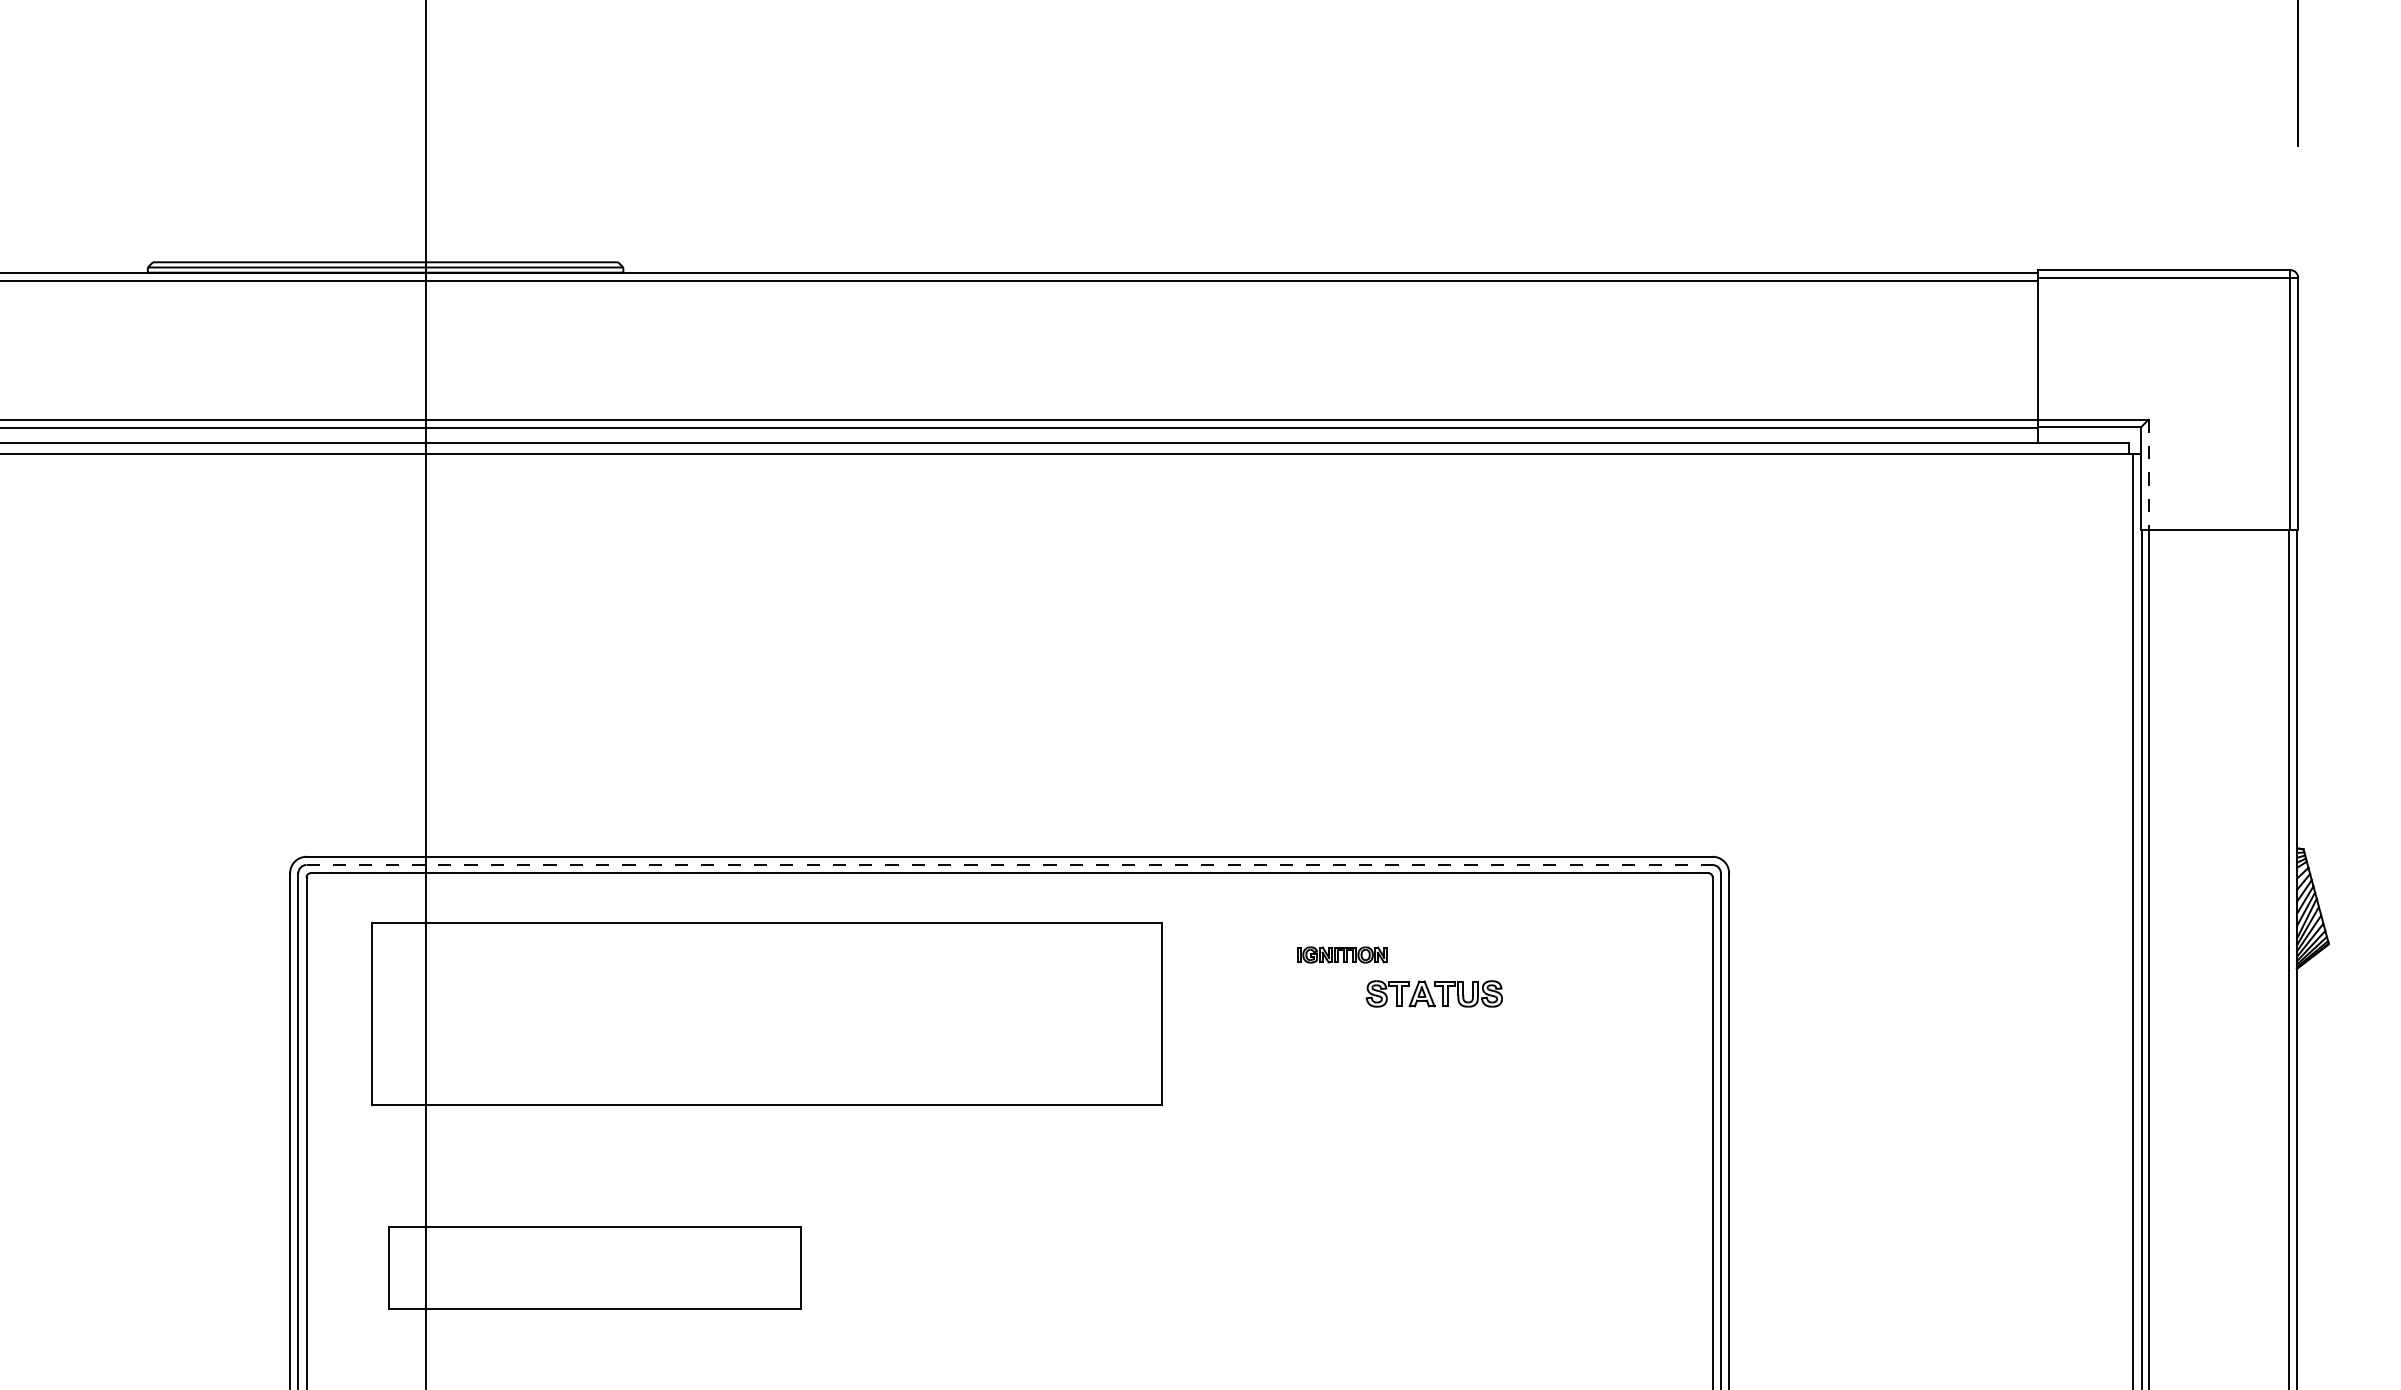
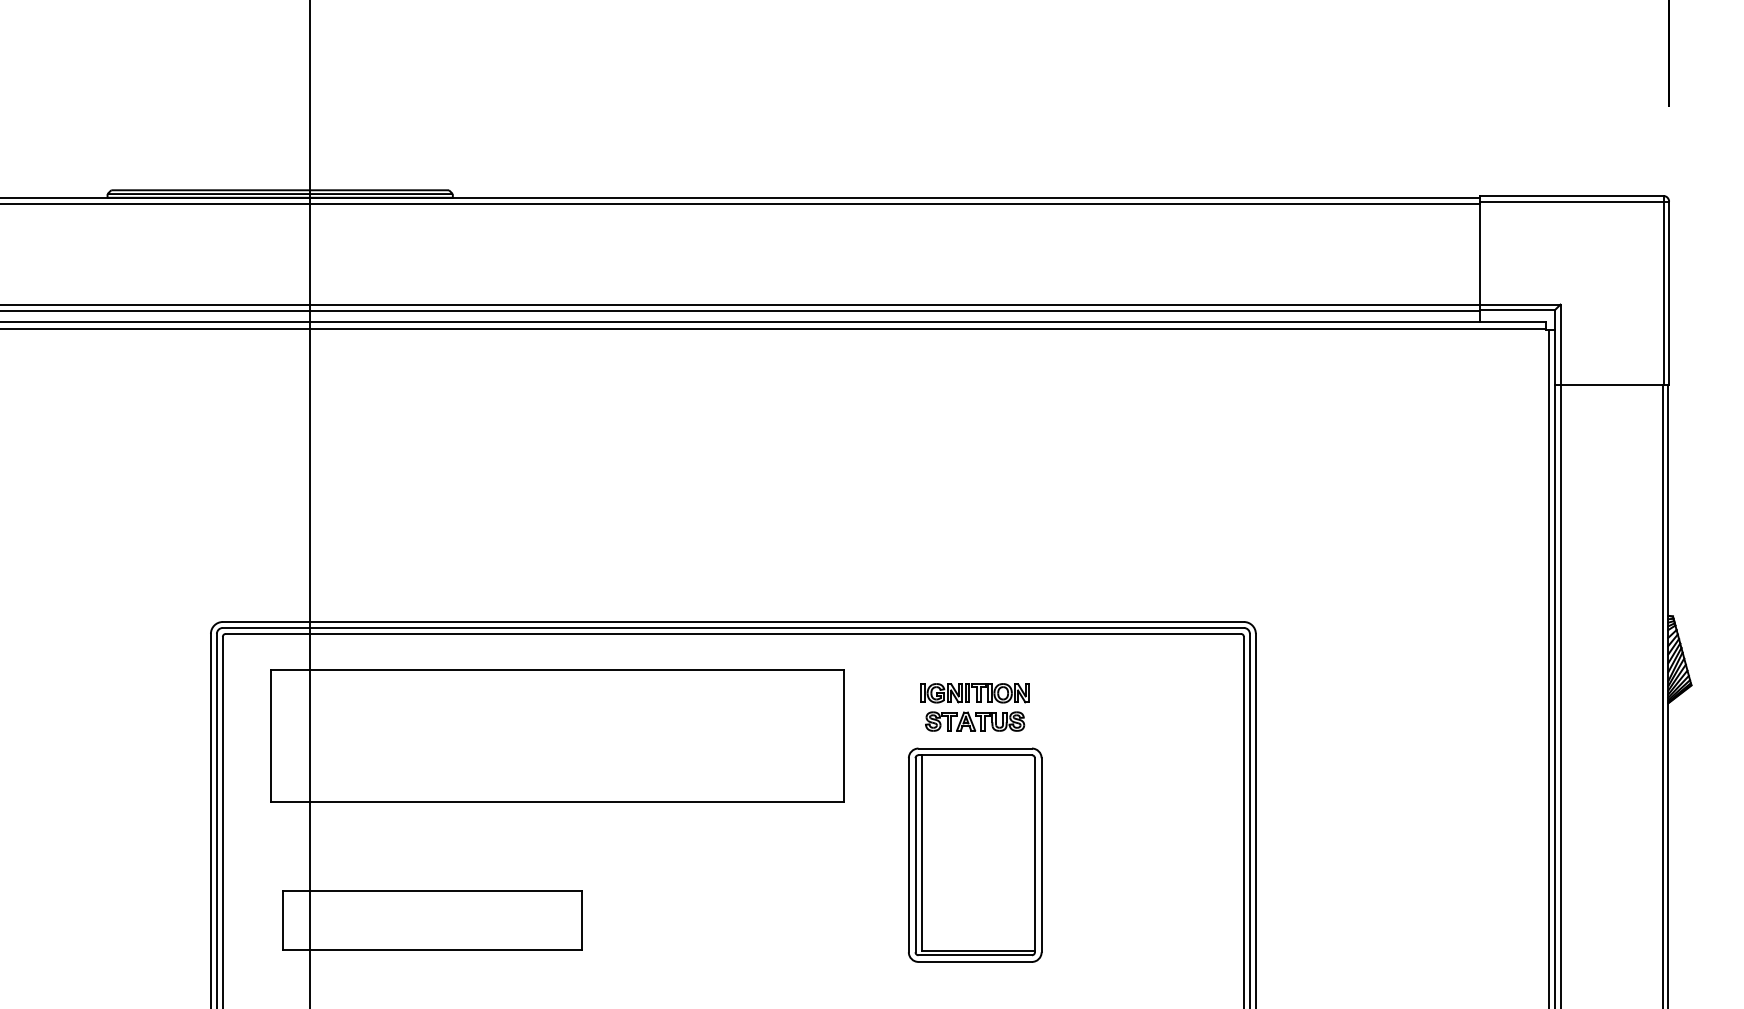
line: (2148, 475) -> (1560, 345), dashed -> solid
line: (1010, 865) -> (734, 628), dashed -> solid
part: (1342, 954) -> (975, 692), size x1.67
part: (1433, 993) -> (974, 721), moved
part: (1342, 1177) -> (975, 854), added

